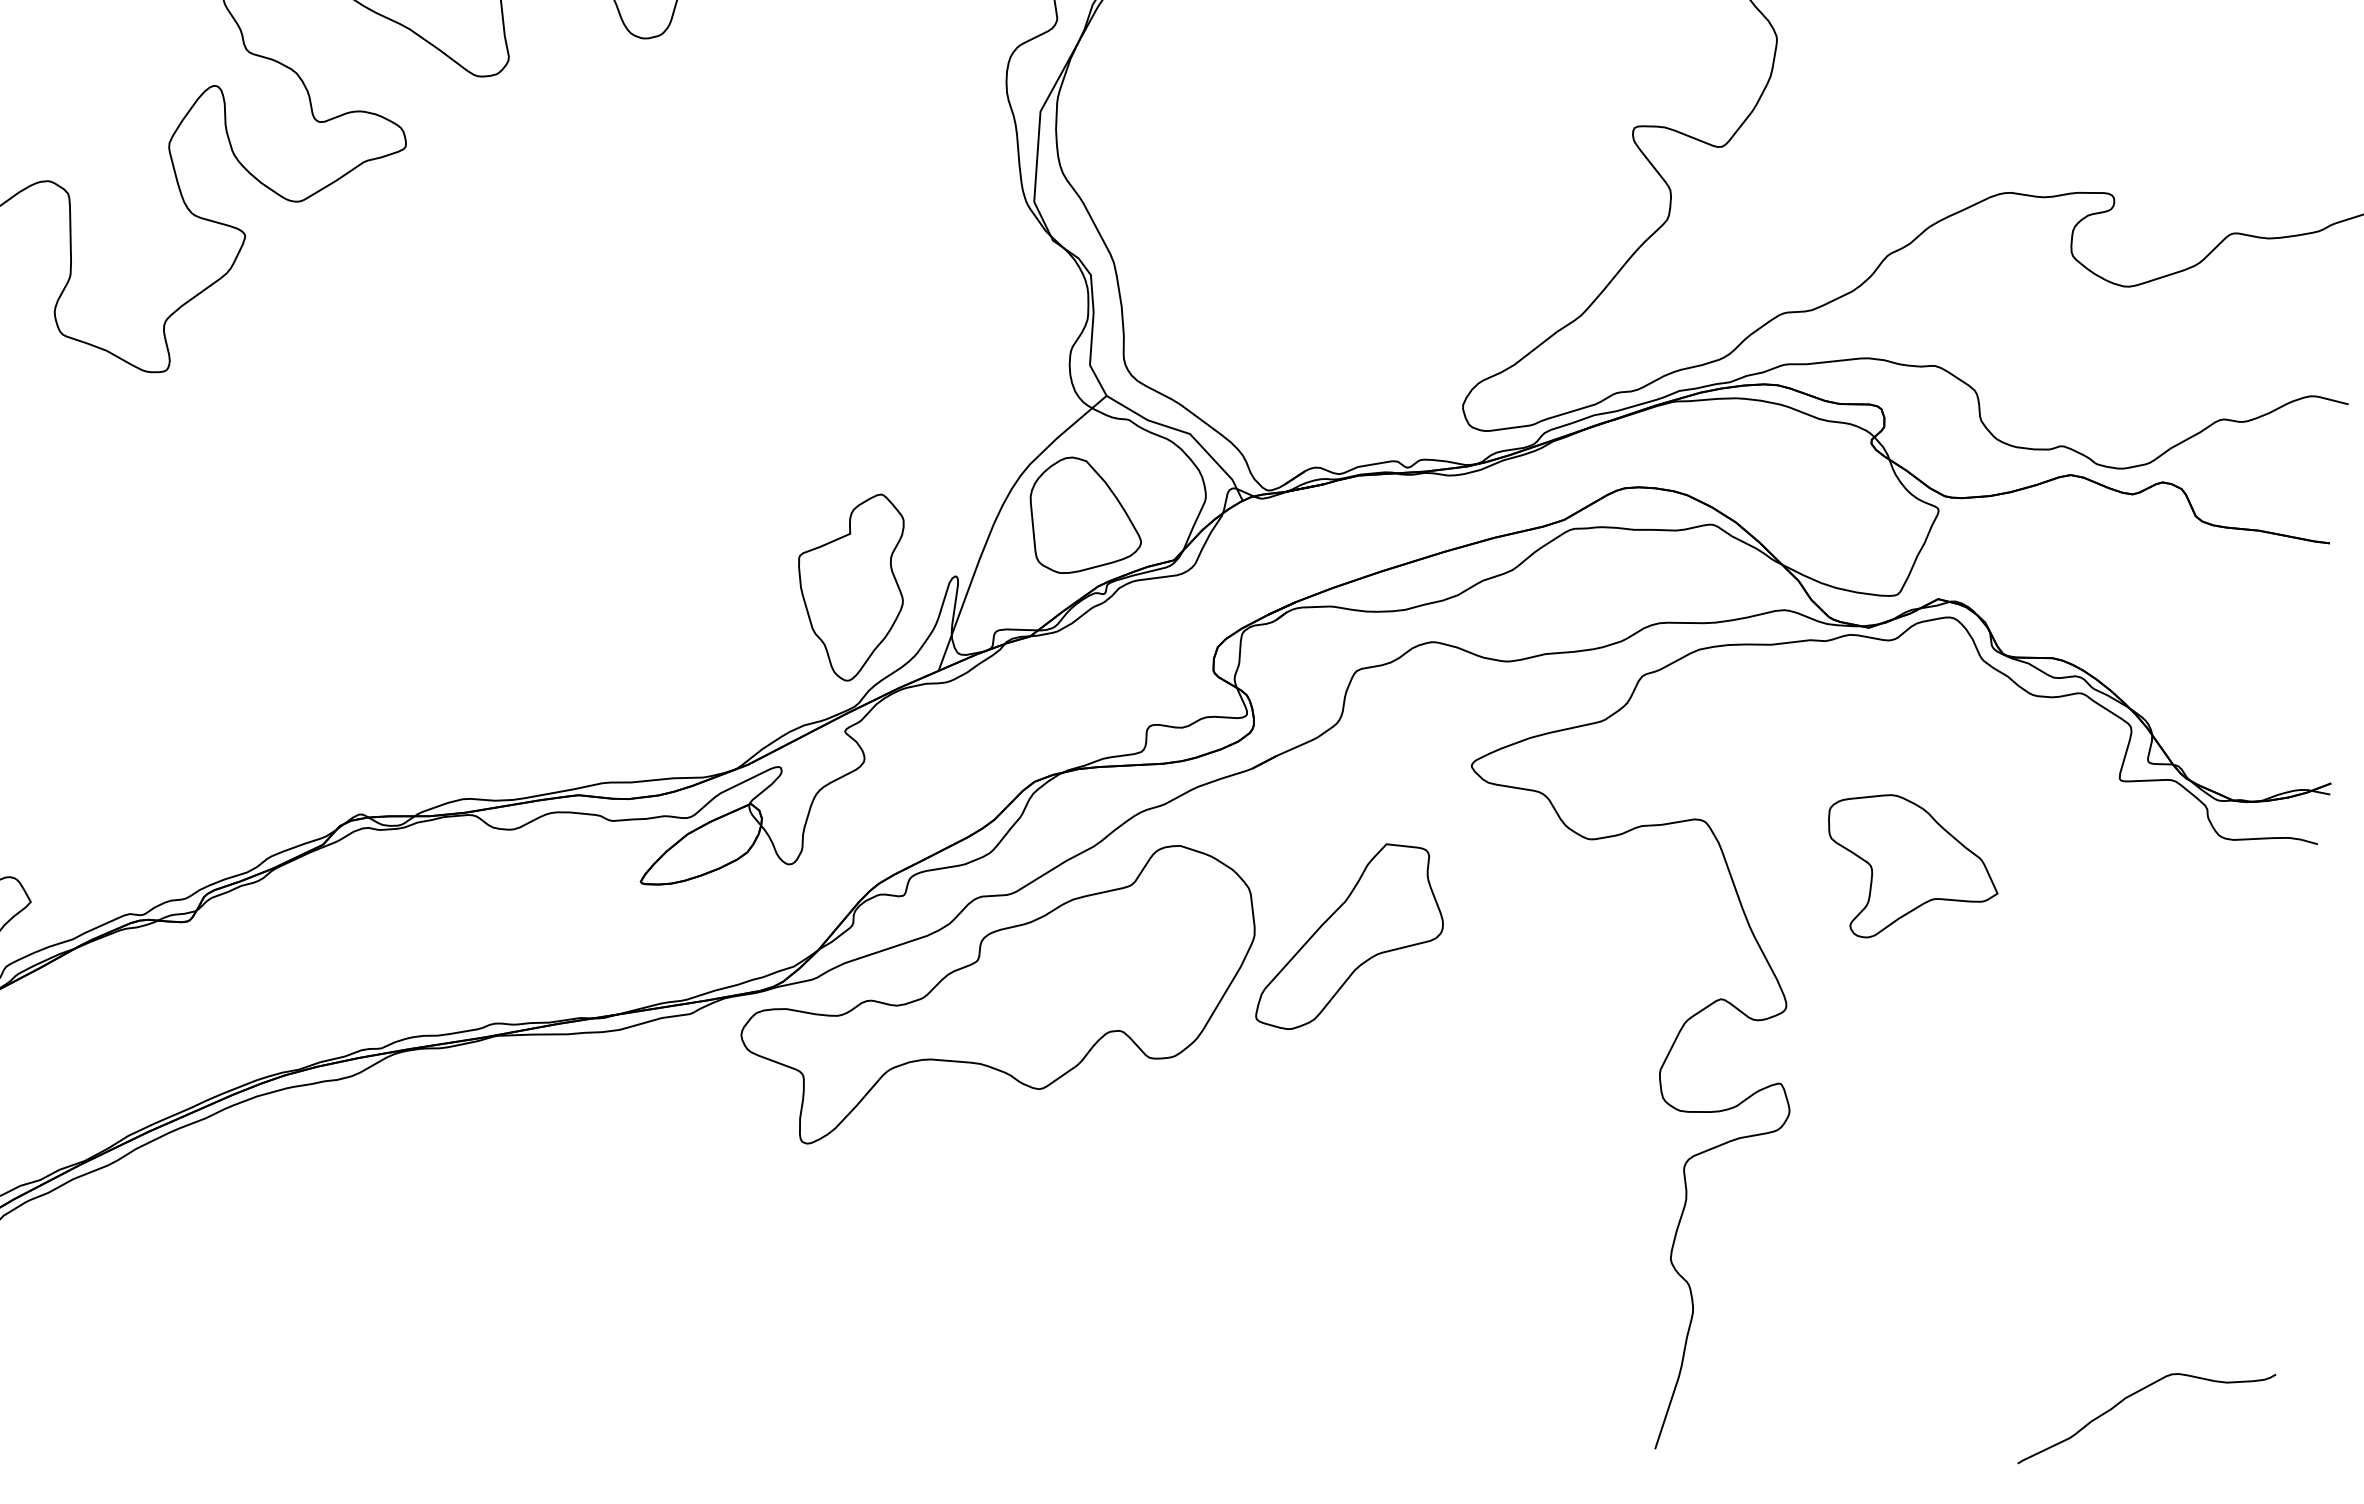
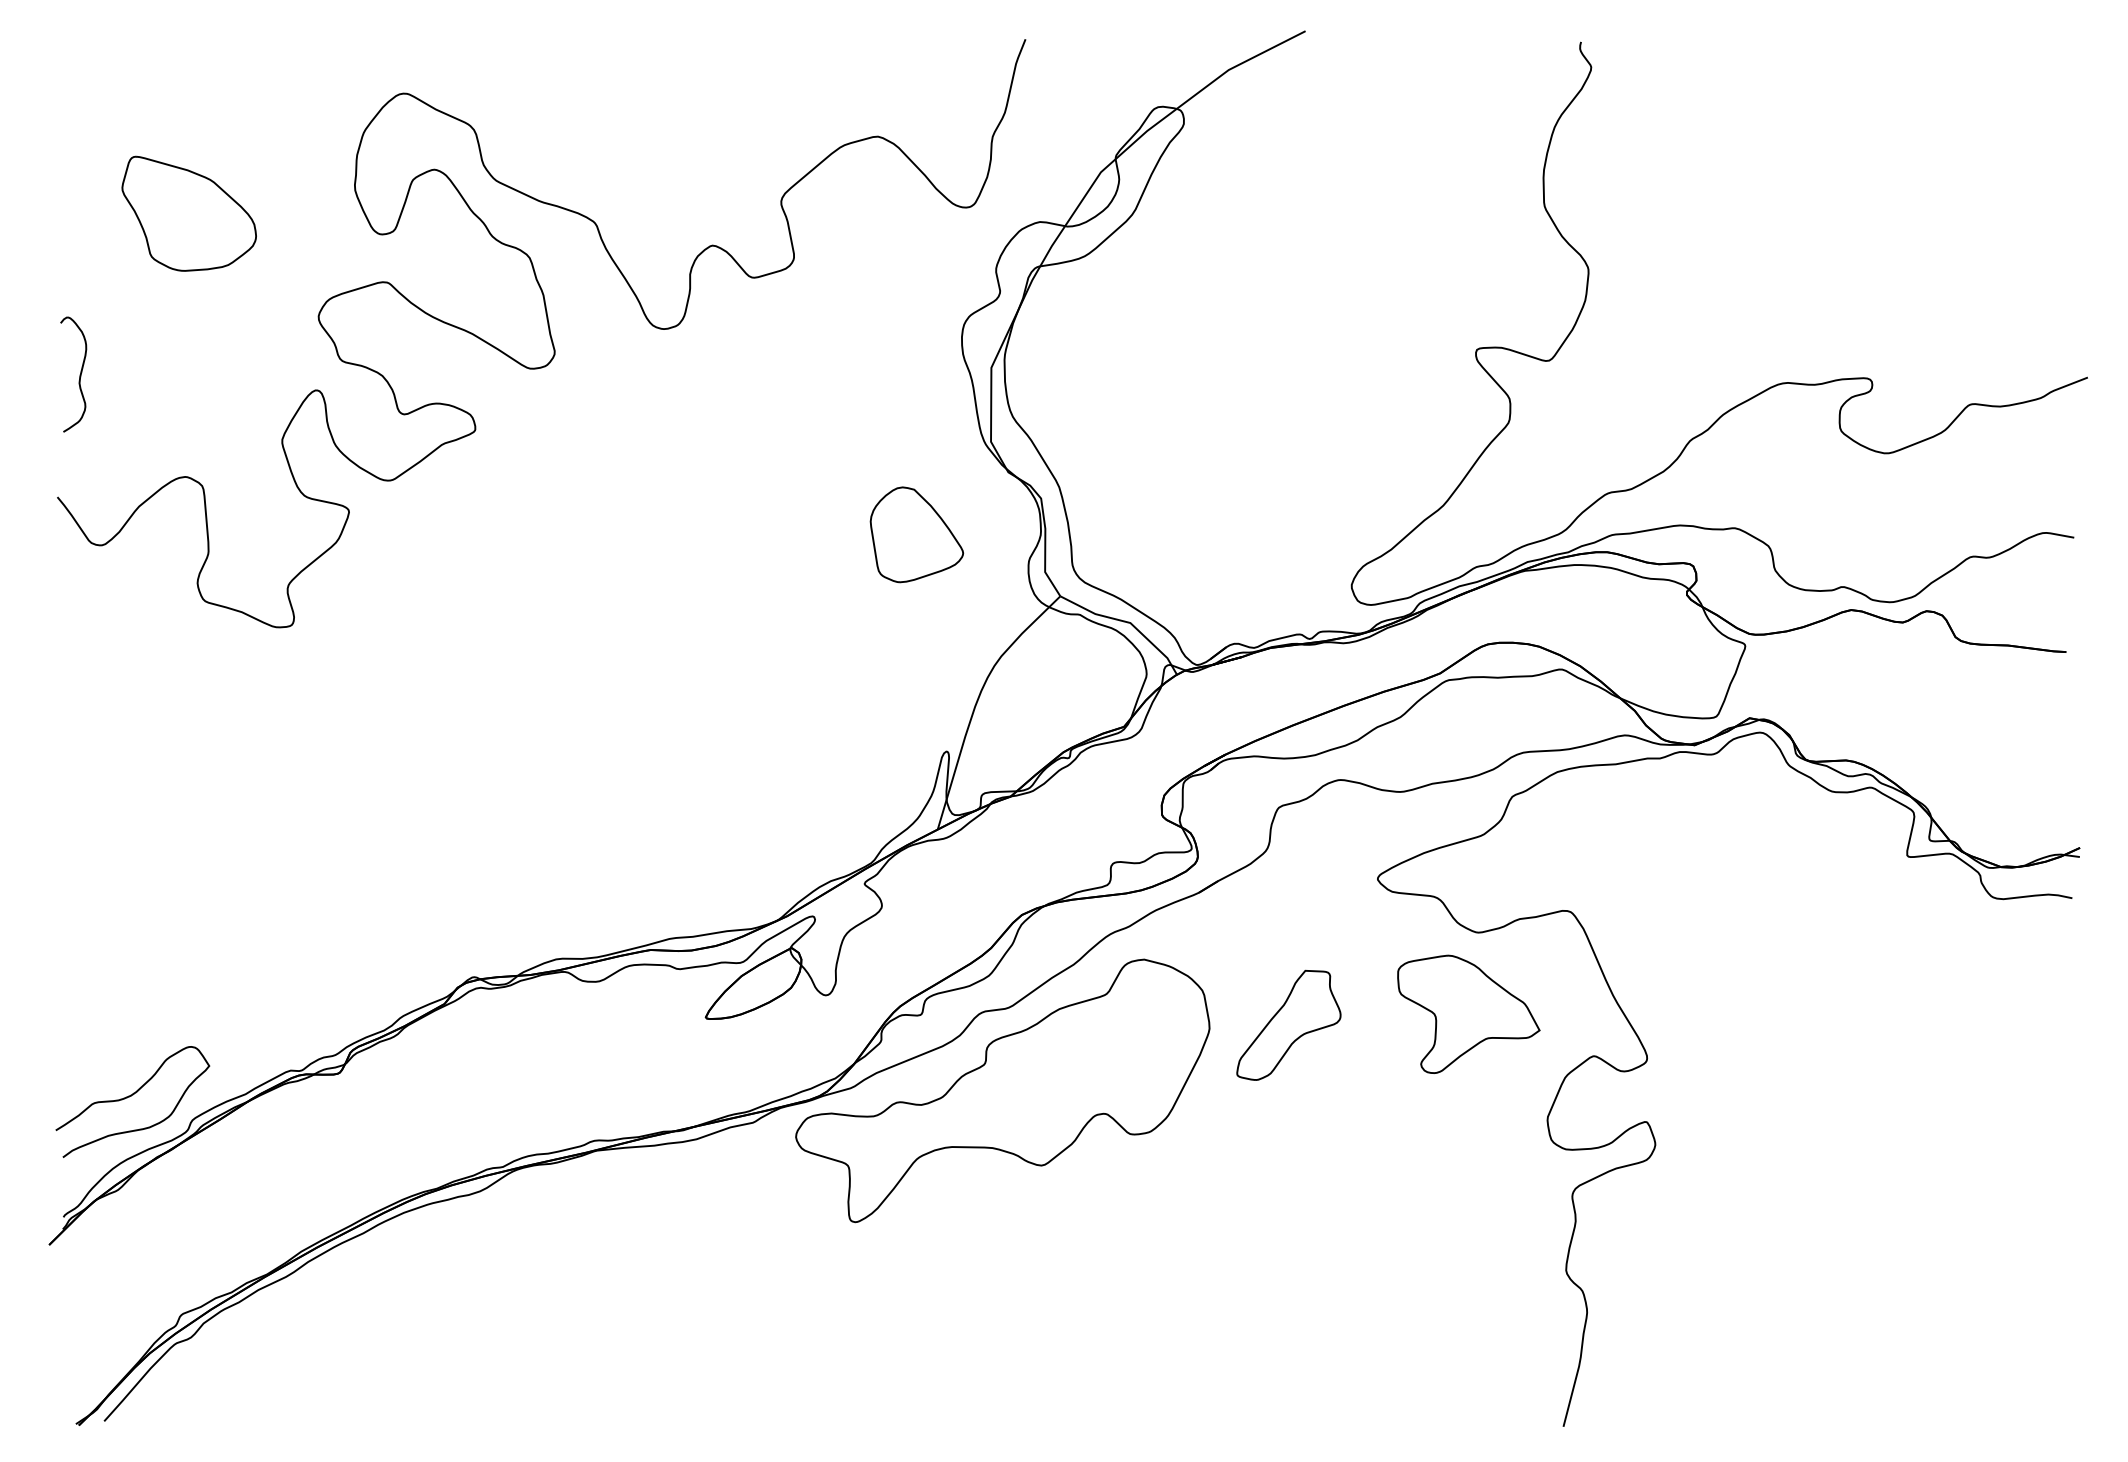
part: (1085, 516) -> (916, 534), moved
part: (850, 586) -> (861, 765), removed
part: (1912, 867) -> (1468, 1013), moved
part: (1351, 937) -> (1288, 1025), size x0.7
curve: (2134, 1395) -> (1951, 1357), removed

